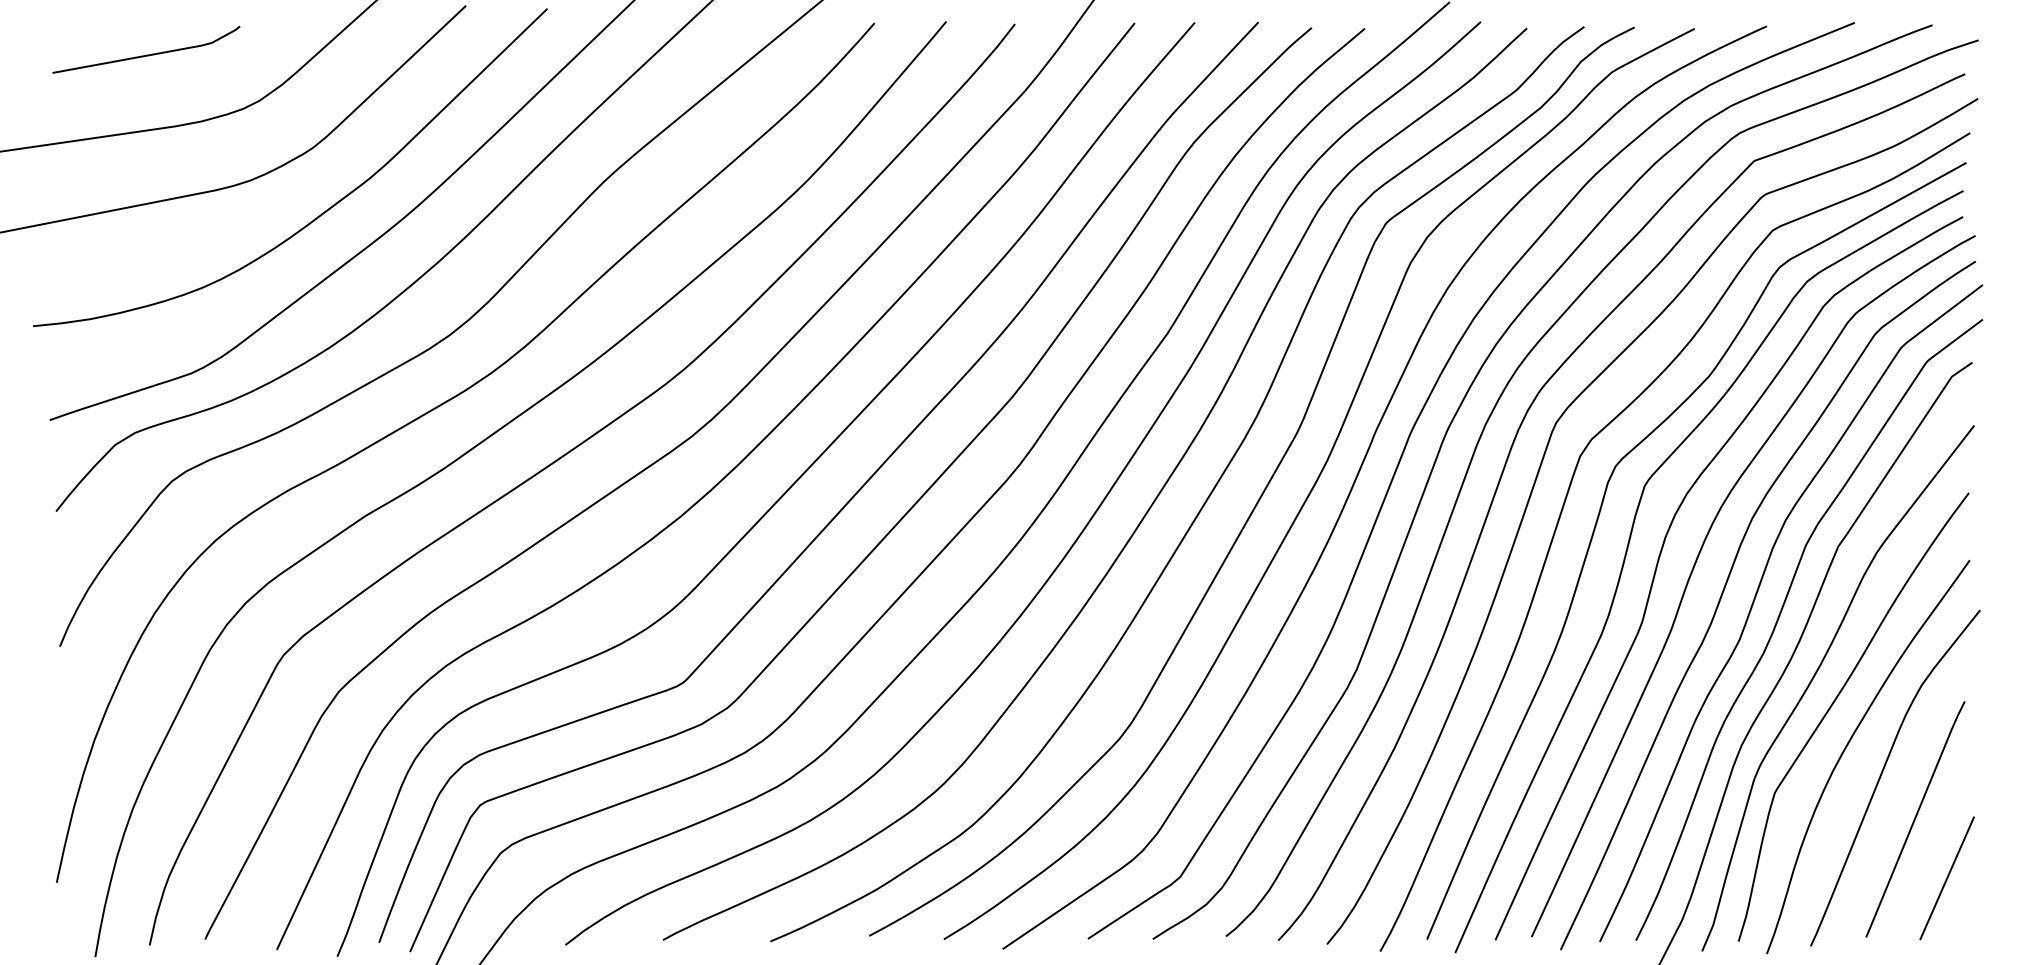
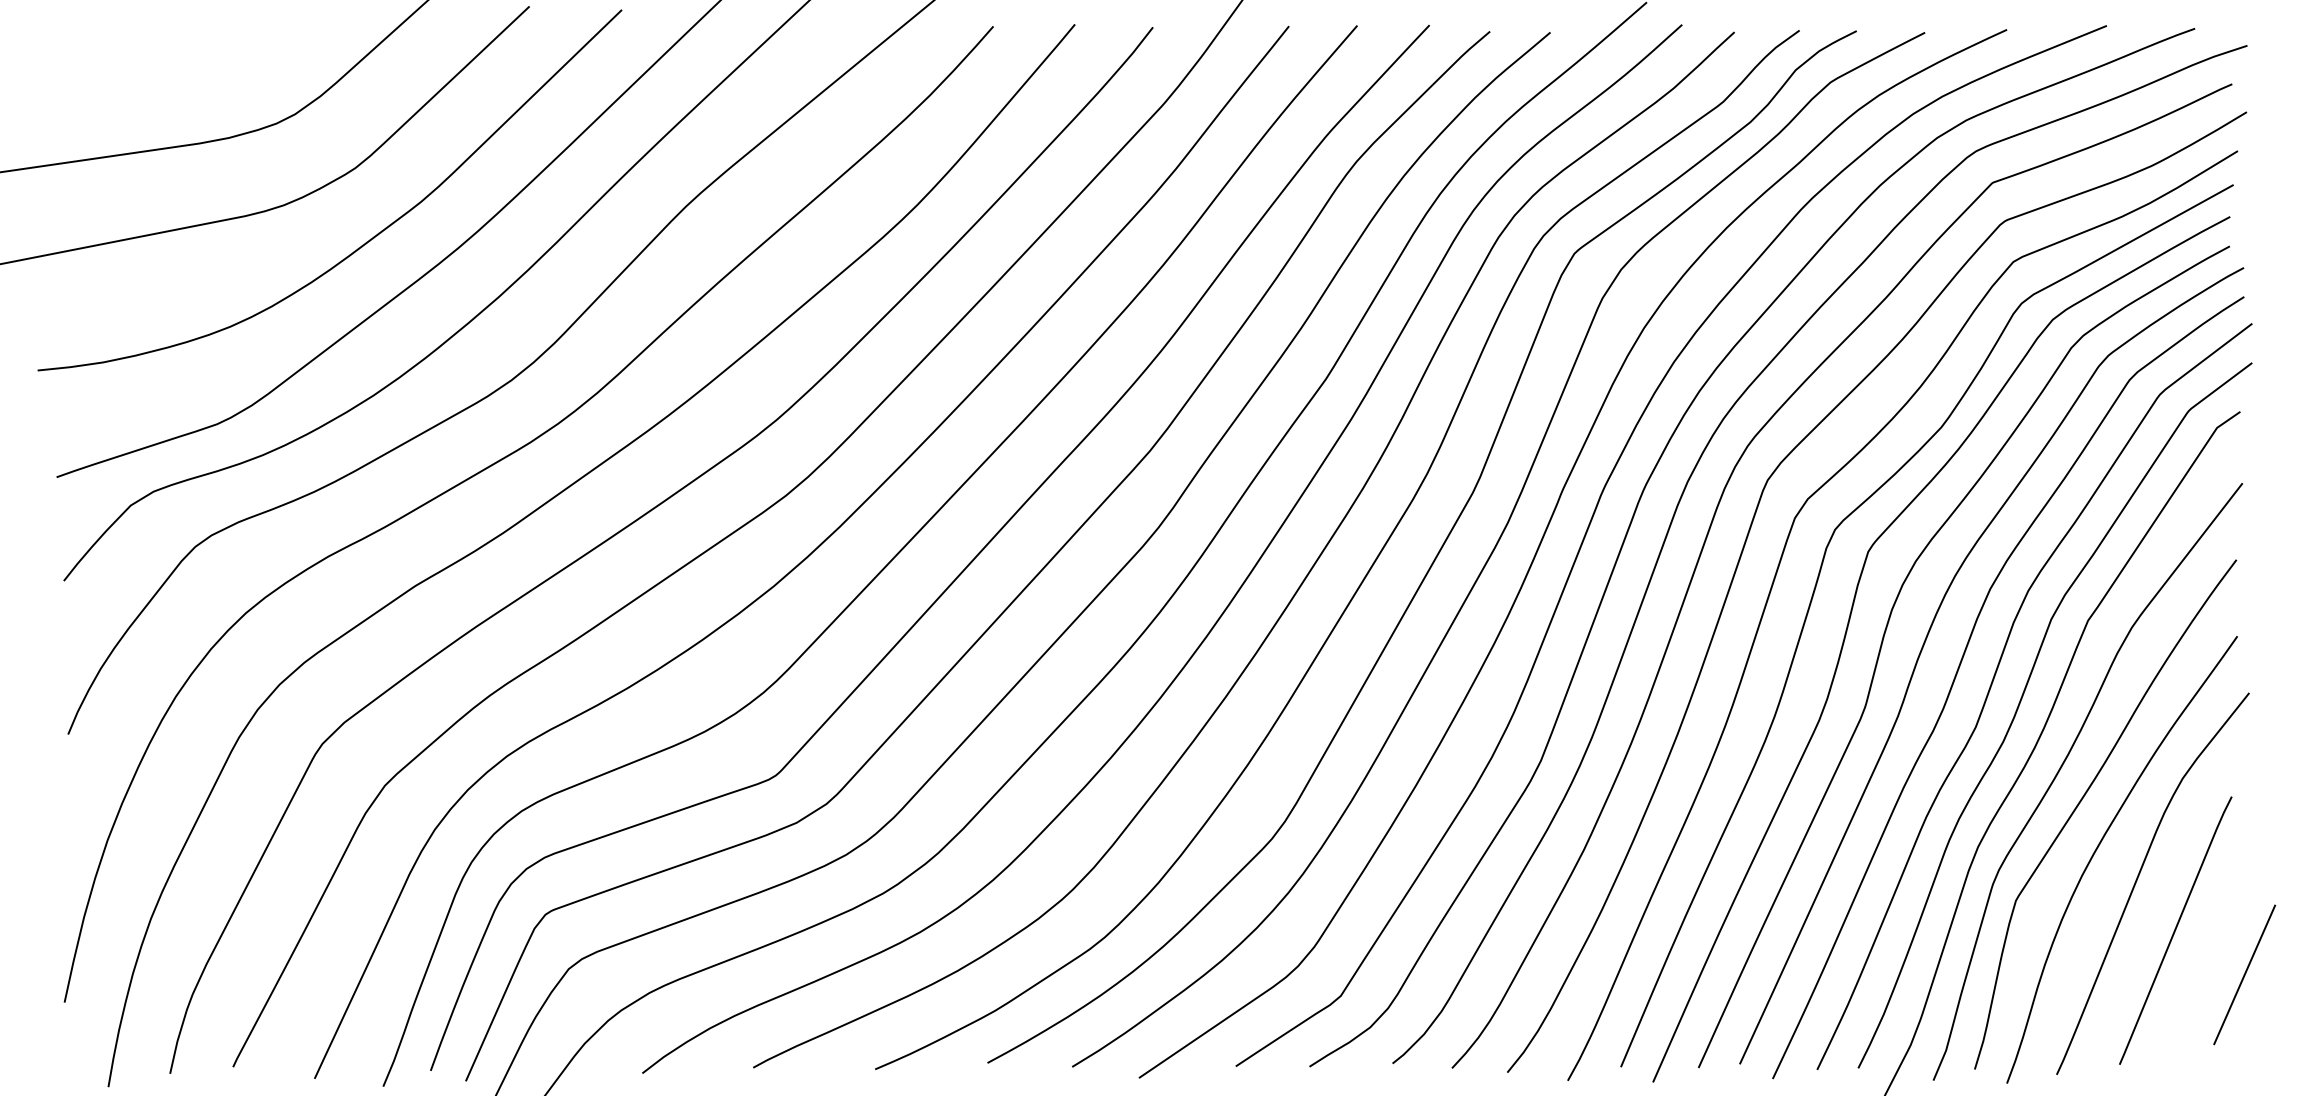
line: (146, 54) -> (166, 61), removed
line: (1946, 878) -> (2243, 975), moved

